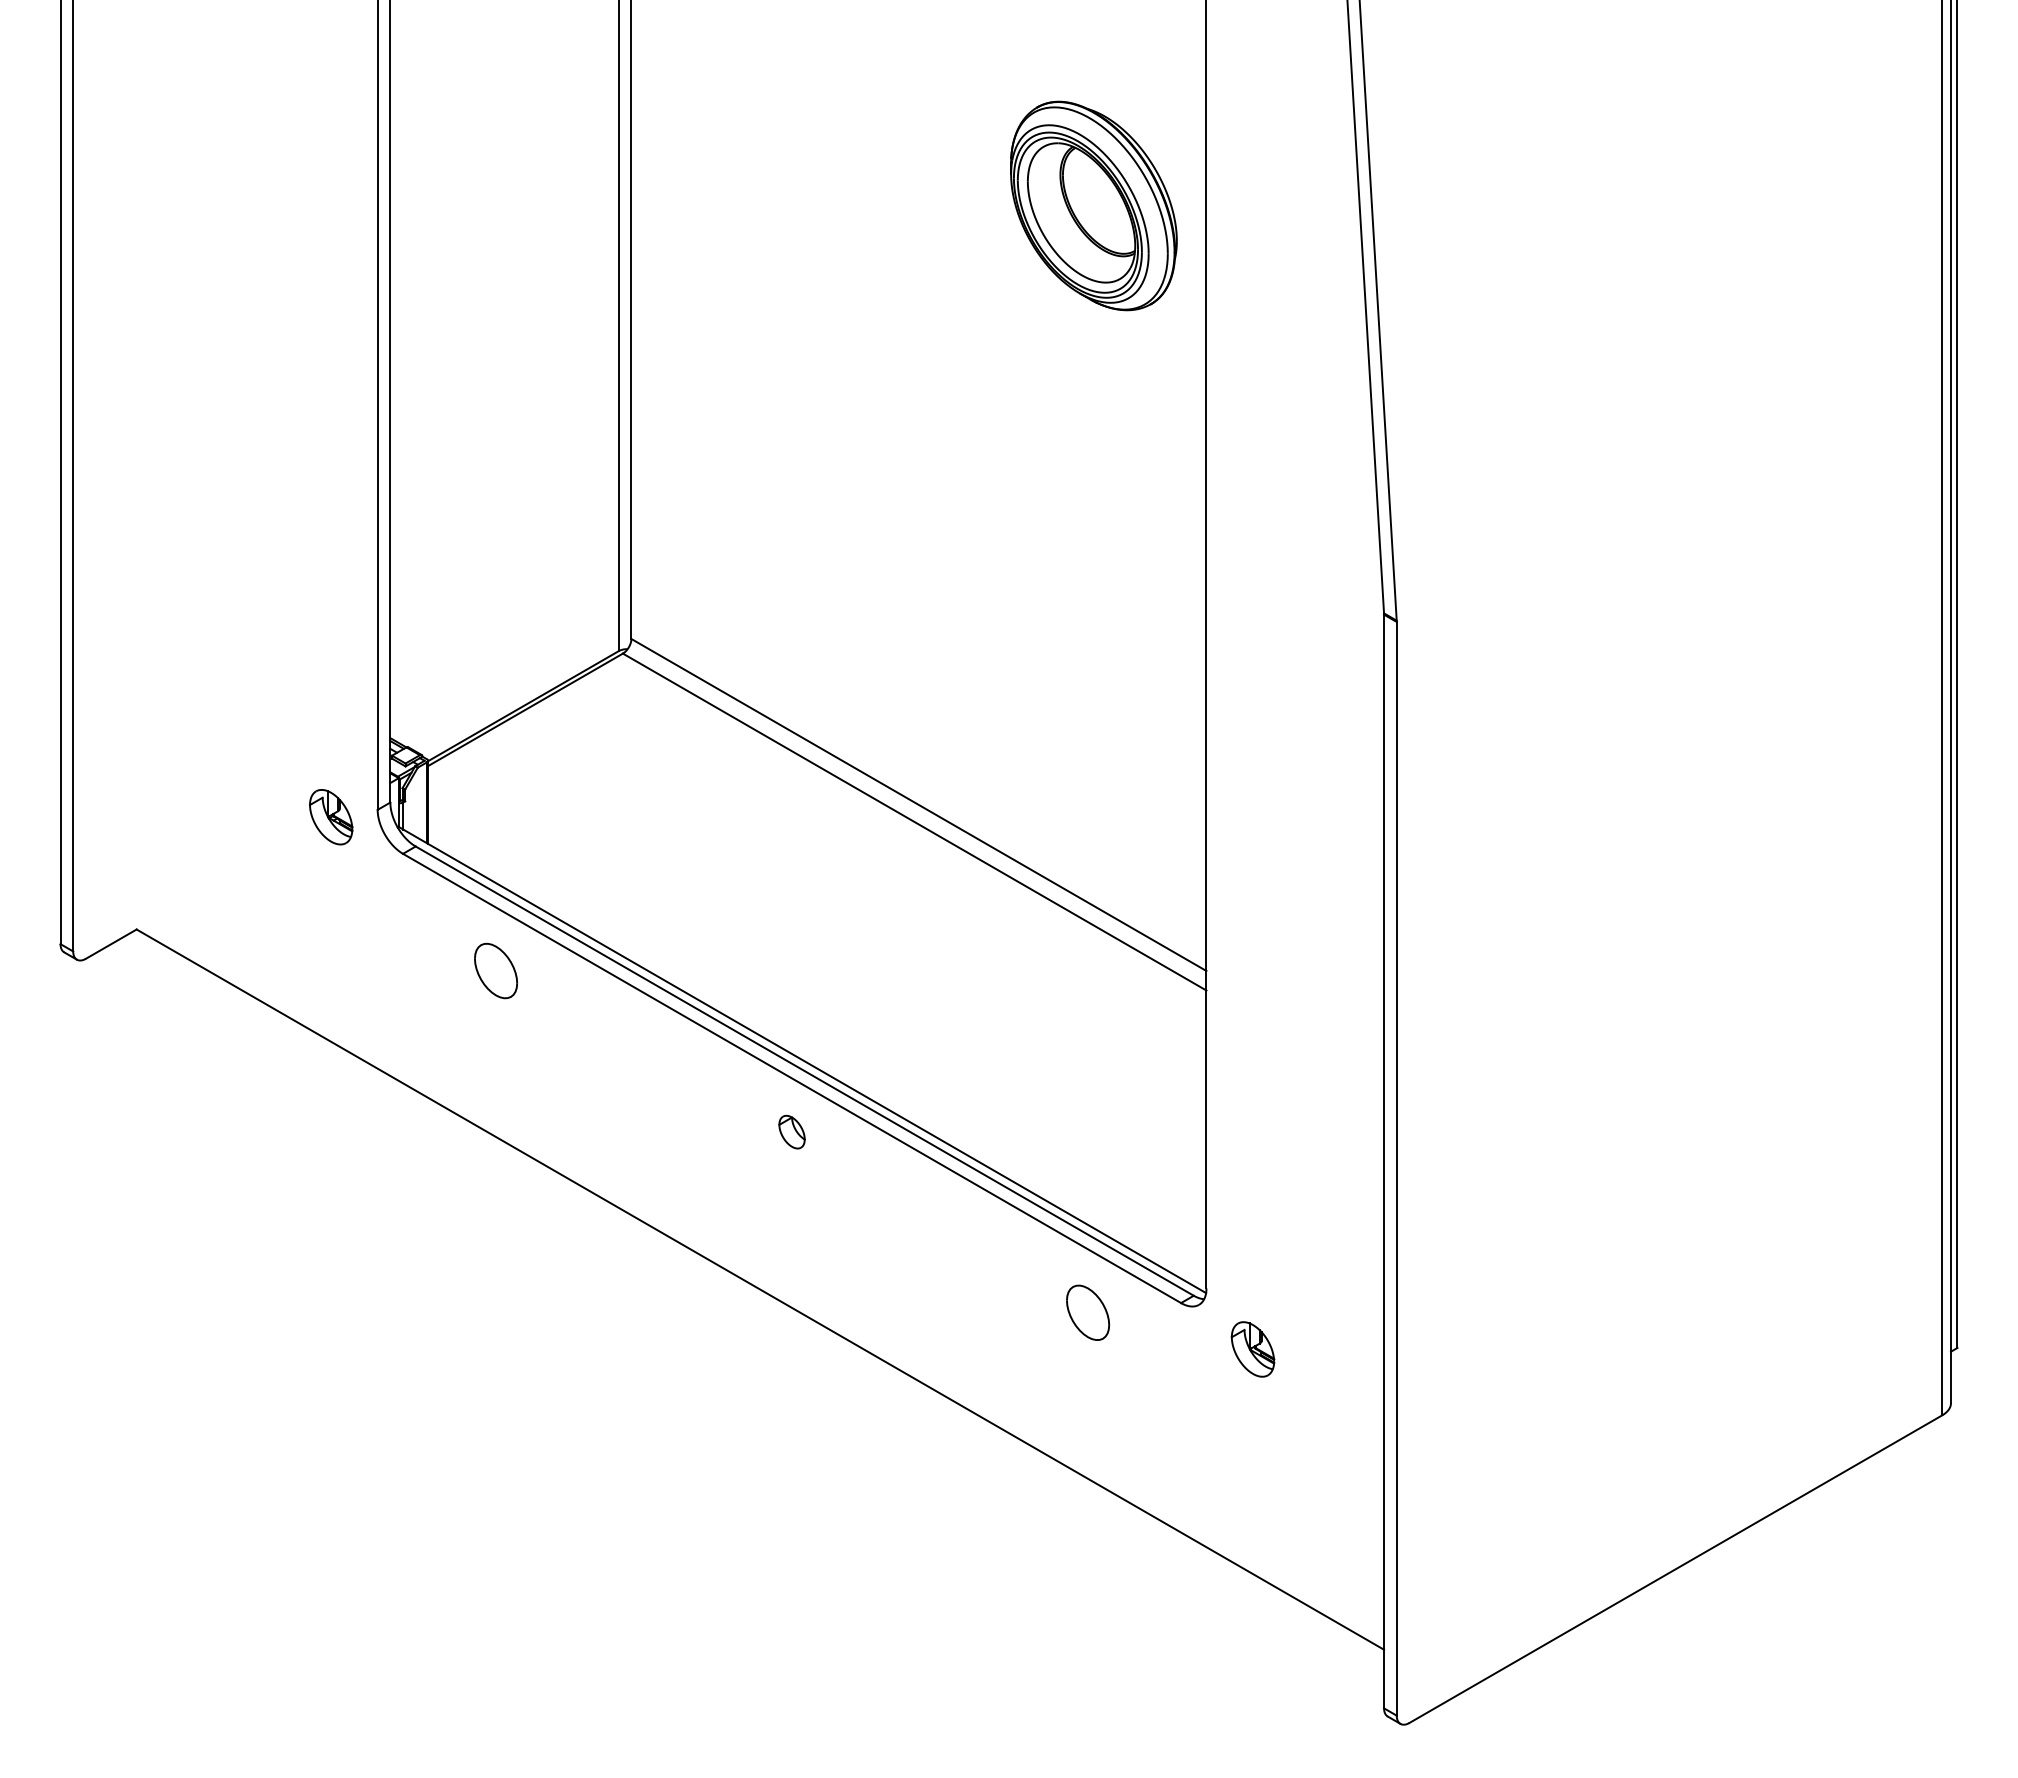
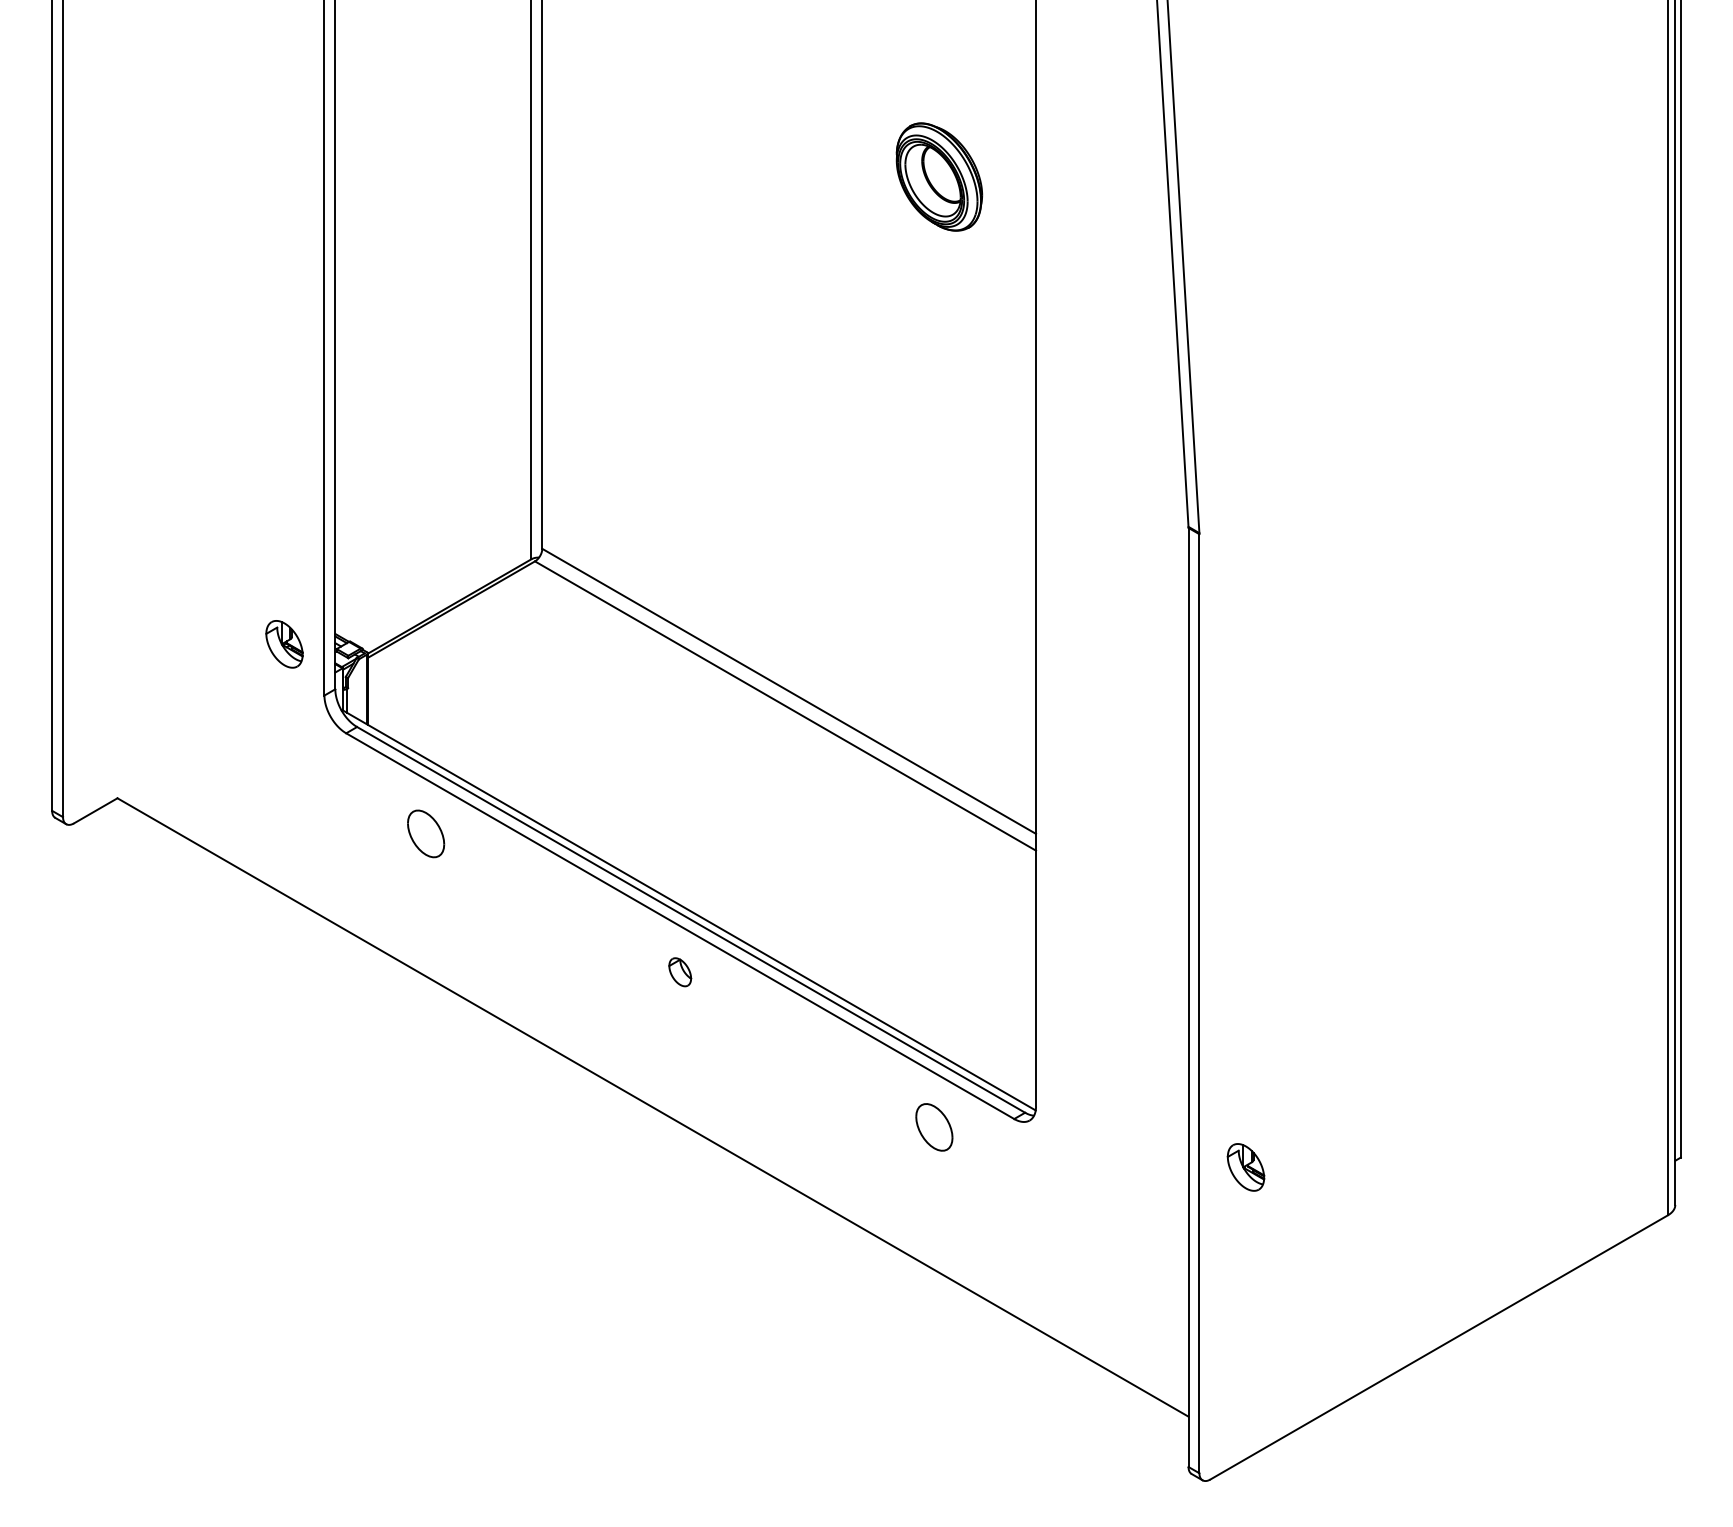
part: (1093, 205) -> (939, 176), size x0.6
part: (331, 817) -> (284, 644), moved
part: (1252, 1349) -> (1245, 1167), moved

